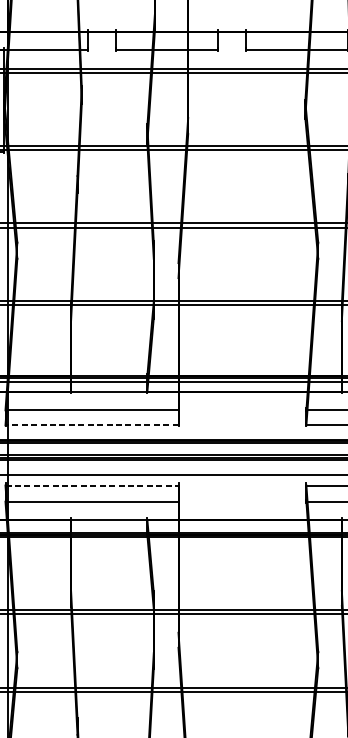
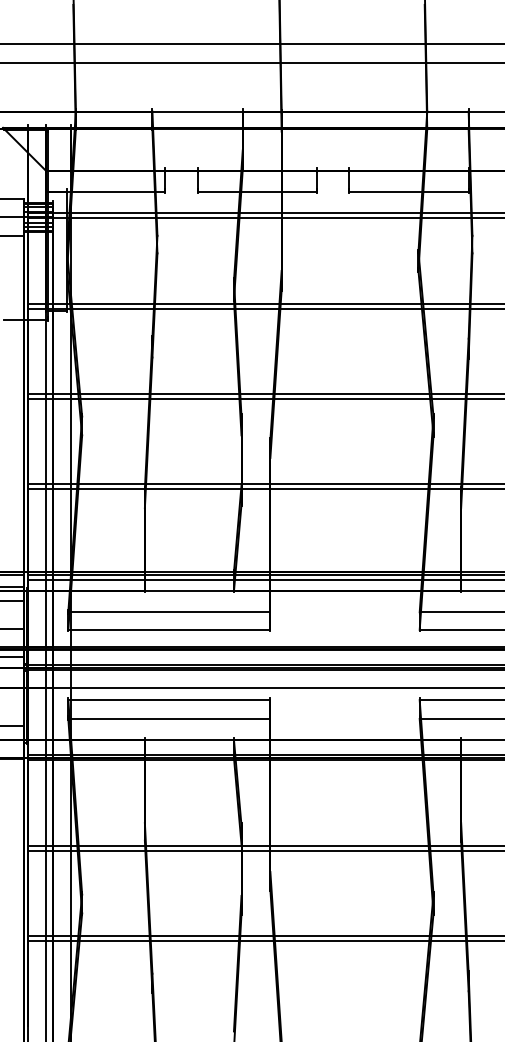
line: (91, 425) -> (168, 629), dashed -> solid
line: (92, 485) -> (169, 700), dashed -> solid

